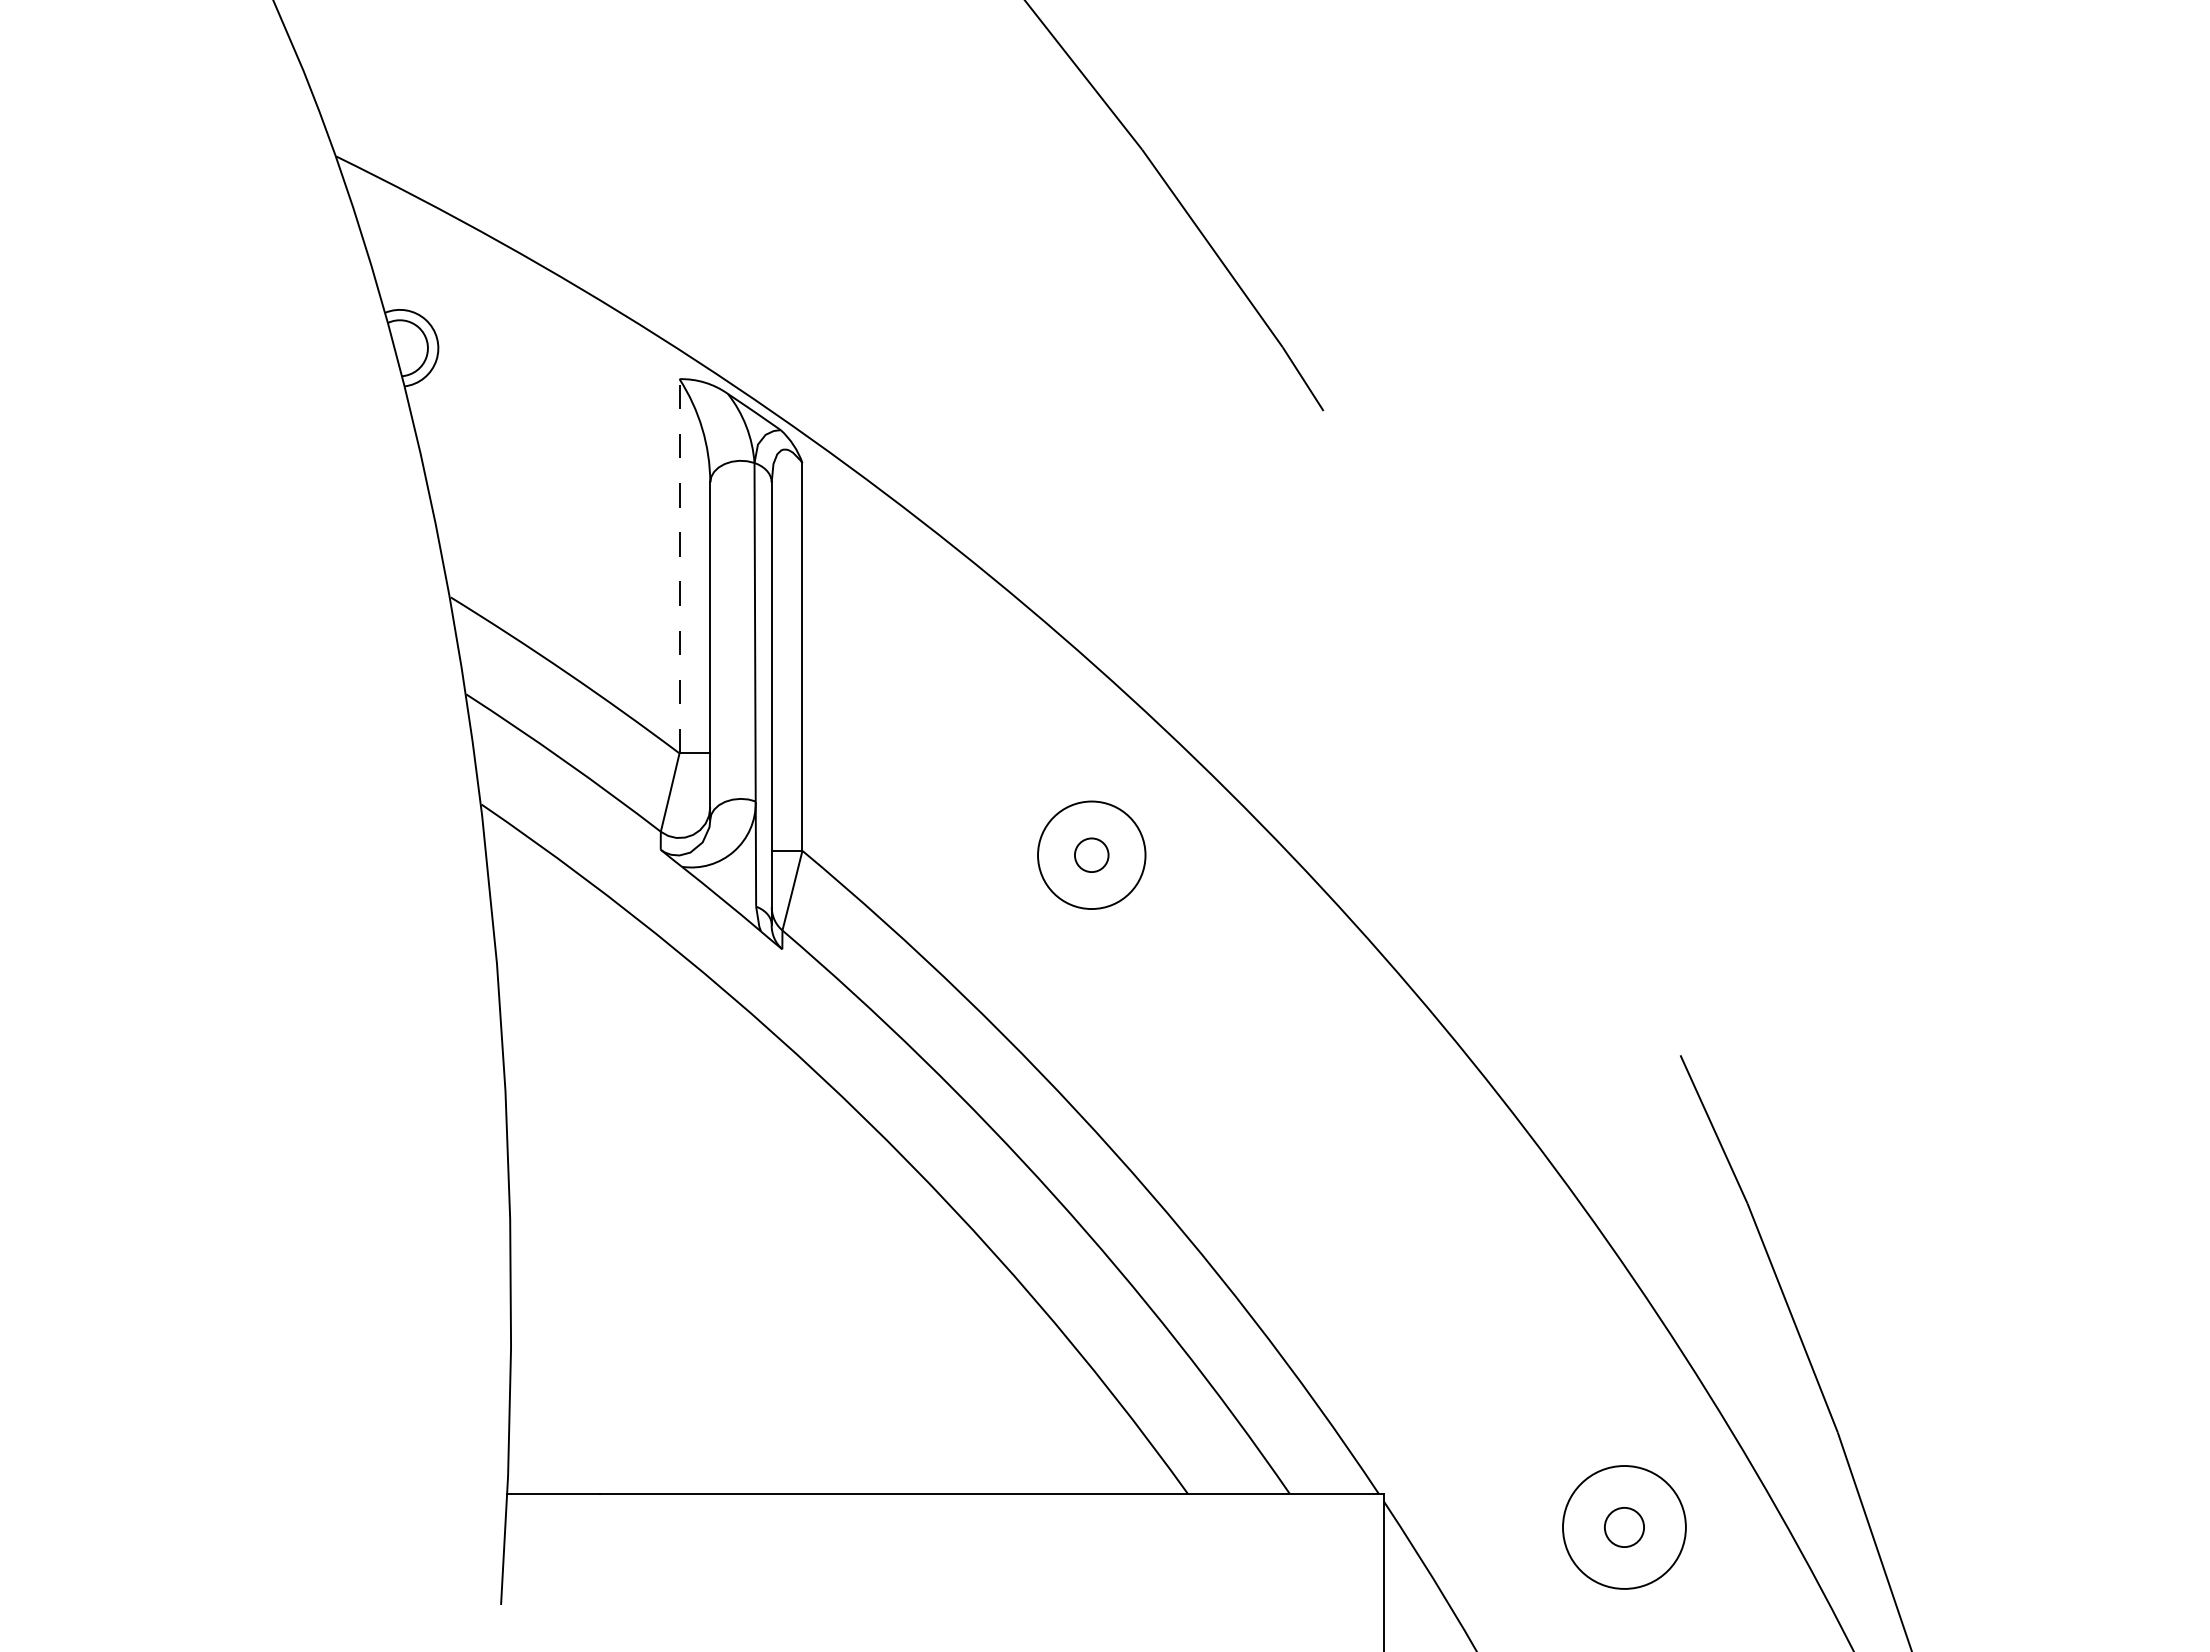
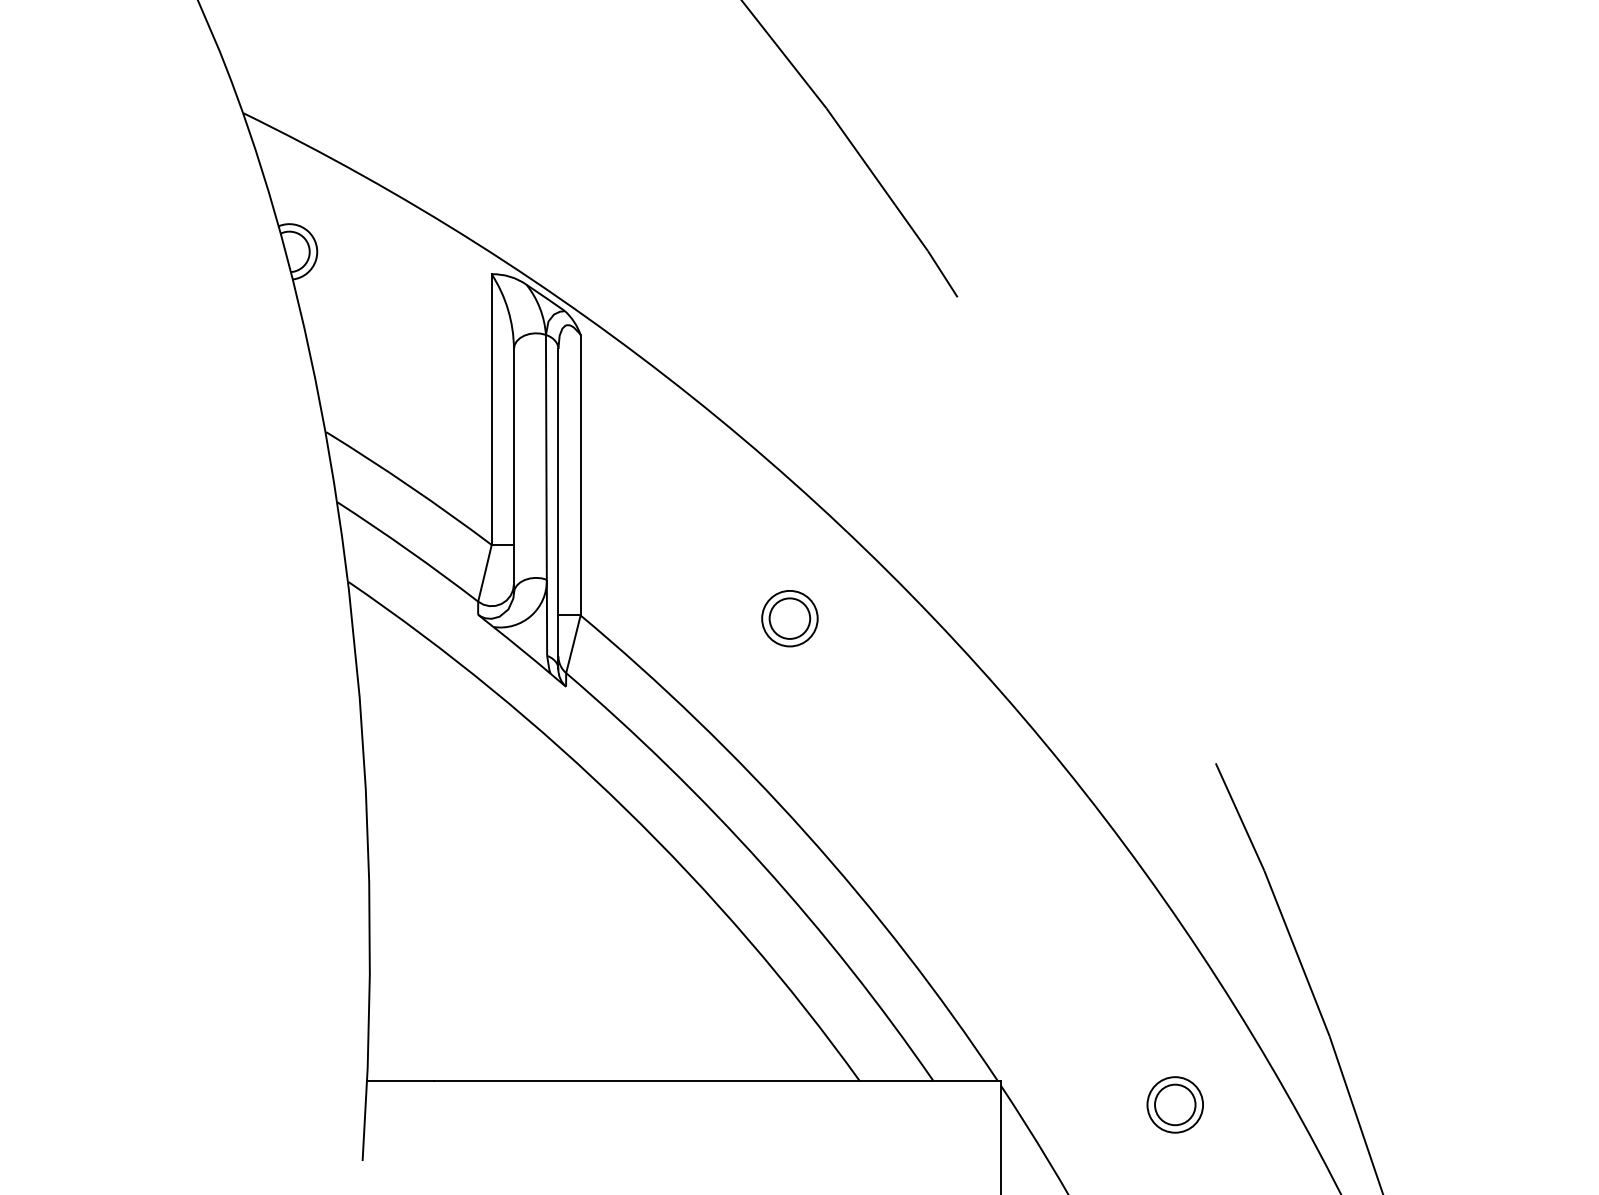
line: (679, 565) -> (491, 409), dashed -> solid
circle: (1091, 854) -> (789, 618), size x0.71
circle: (1091, 855) -> (789, 618), size x1.67
circle: (1624, 1527) -> (1175, 1104), size x0.62
circle: (1624, 1527) -> (1175, 1104), size x1.43

